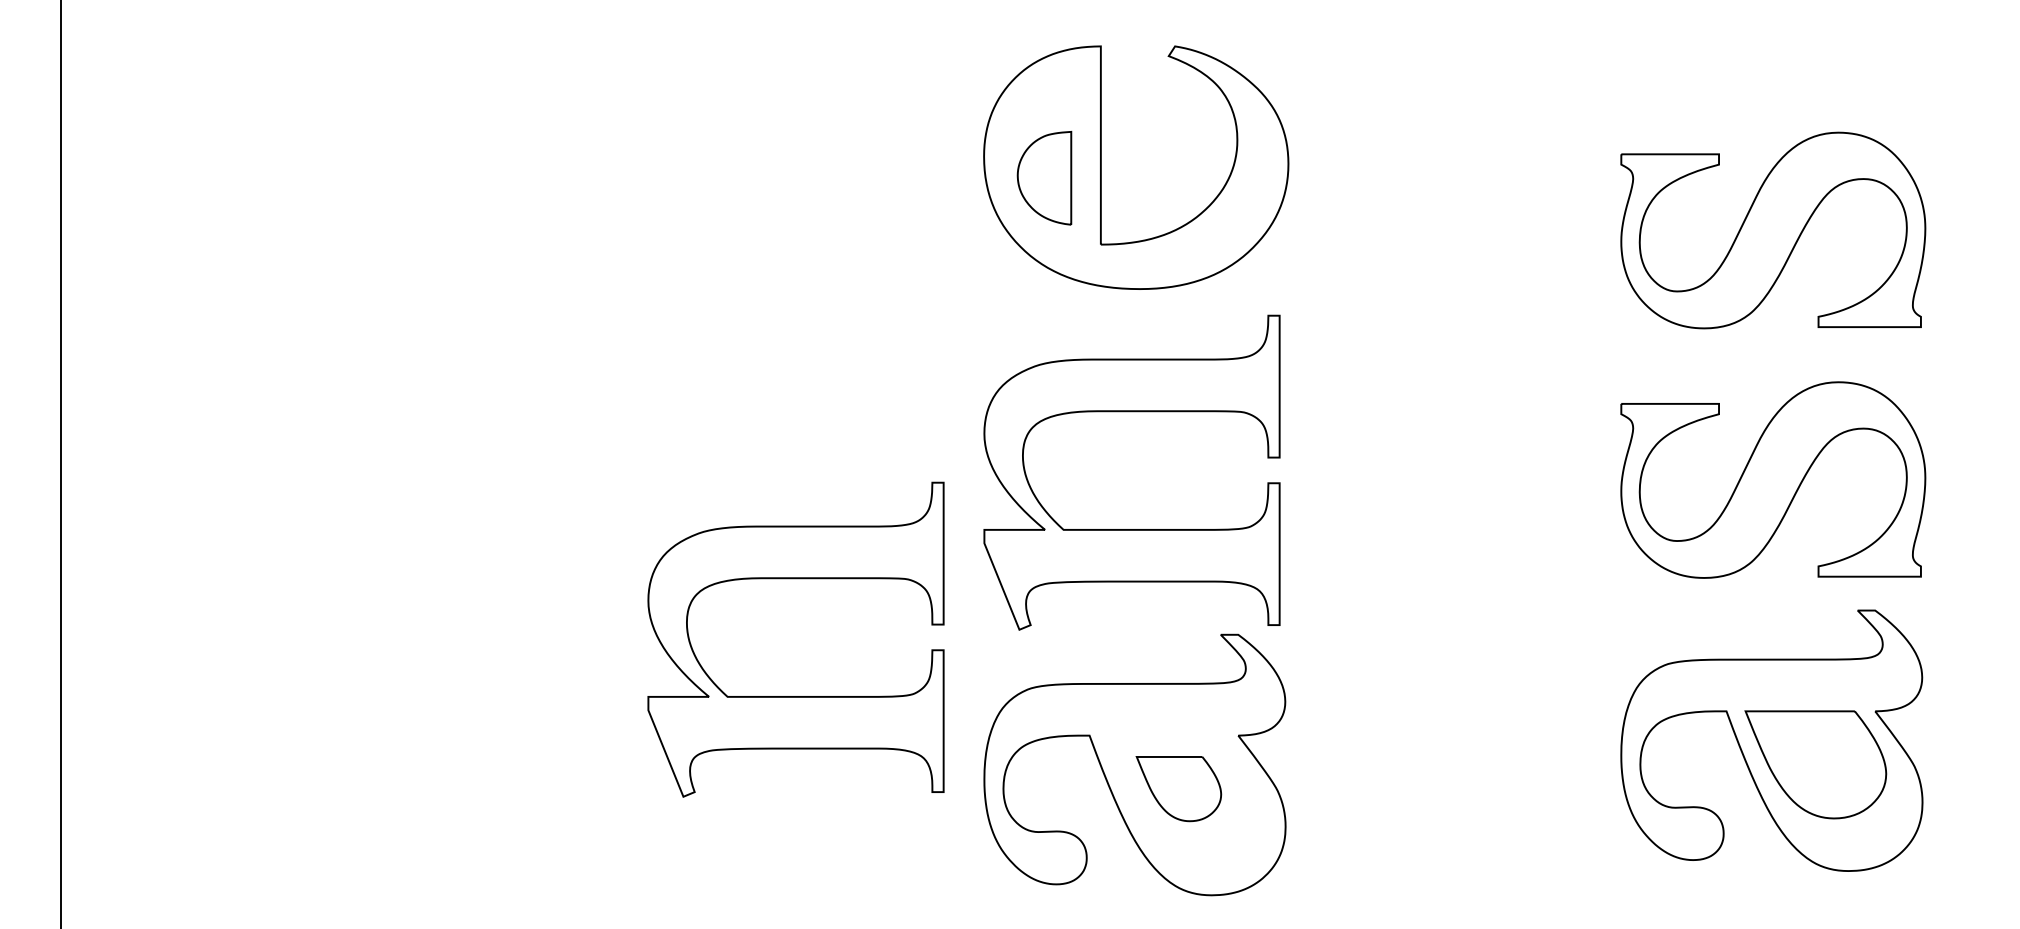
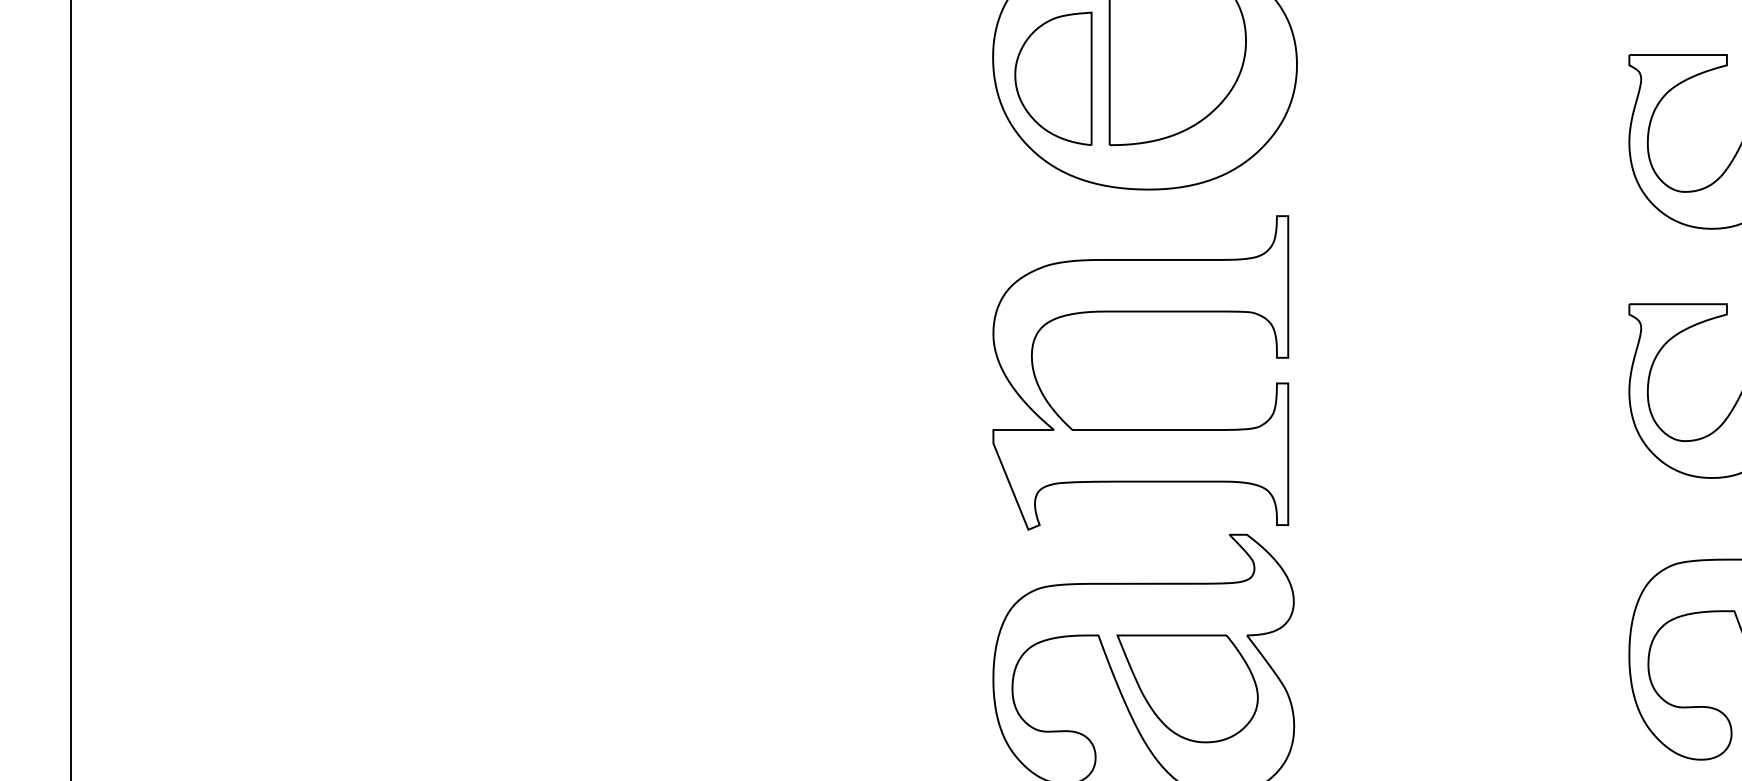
part: (1044, 178) -> (1053, 79), size x1.43
part: (795, 696) -> (804, 596), removed
part: (1178, 788) -> (1187, 688), size x1.67

